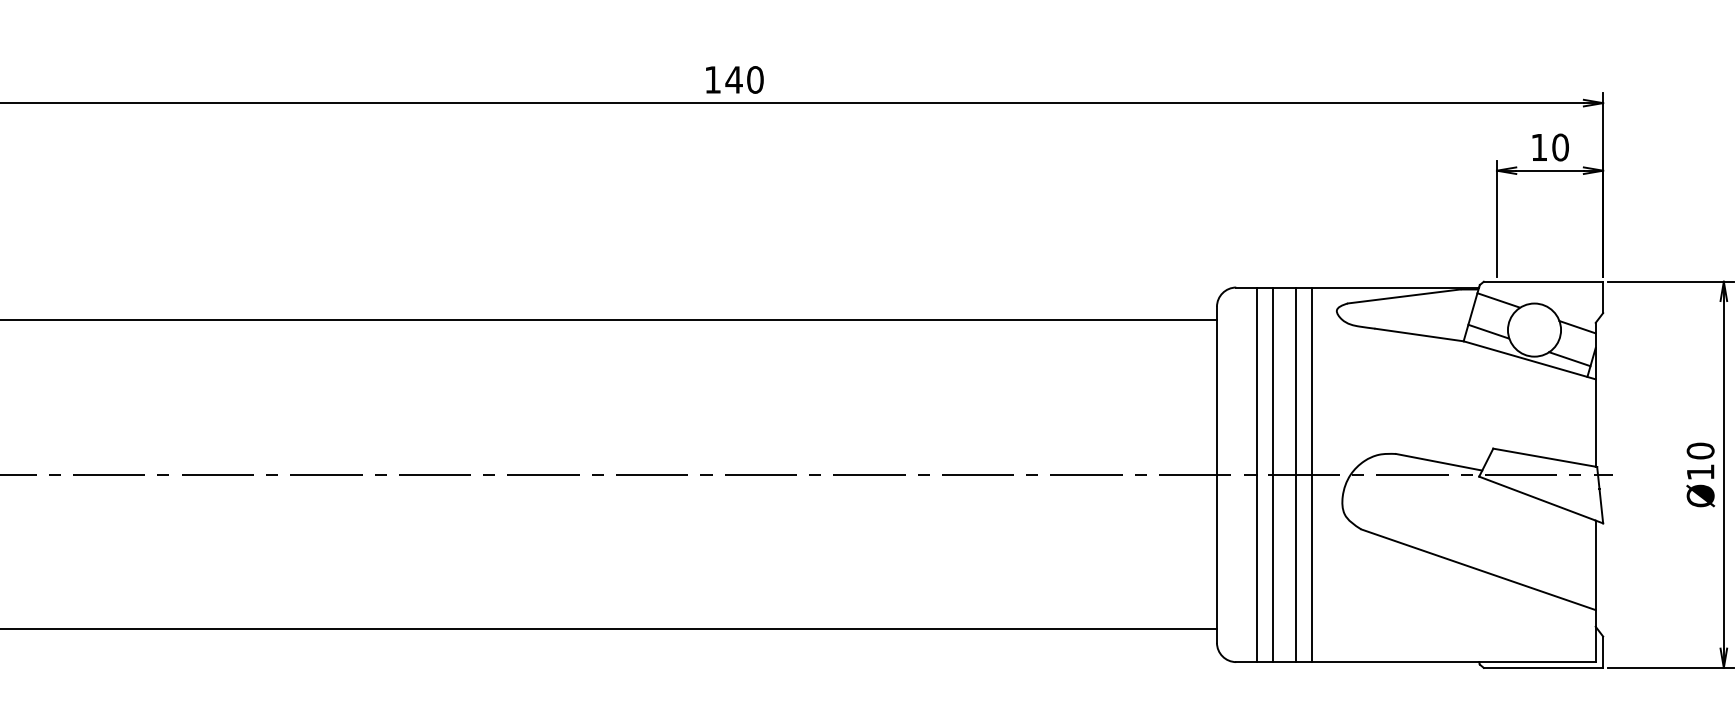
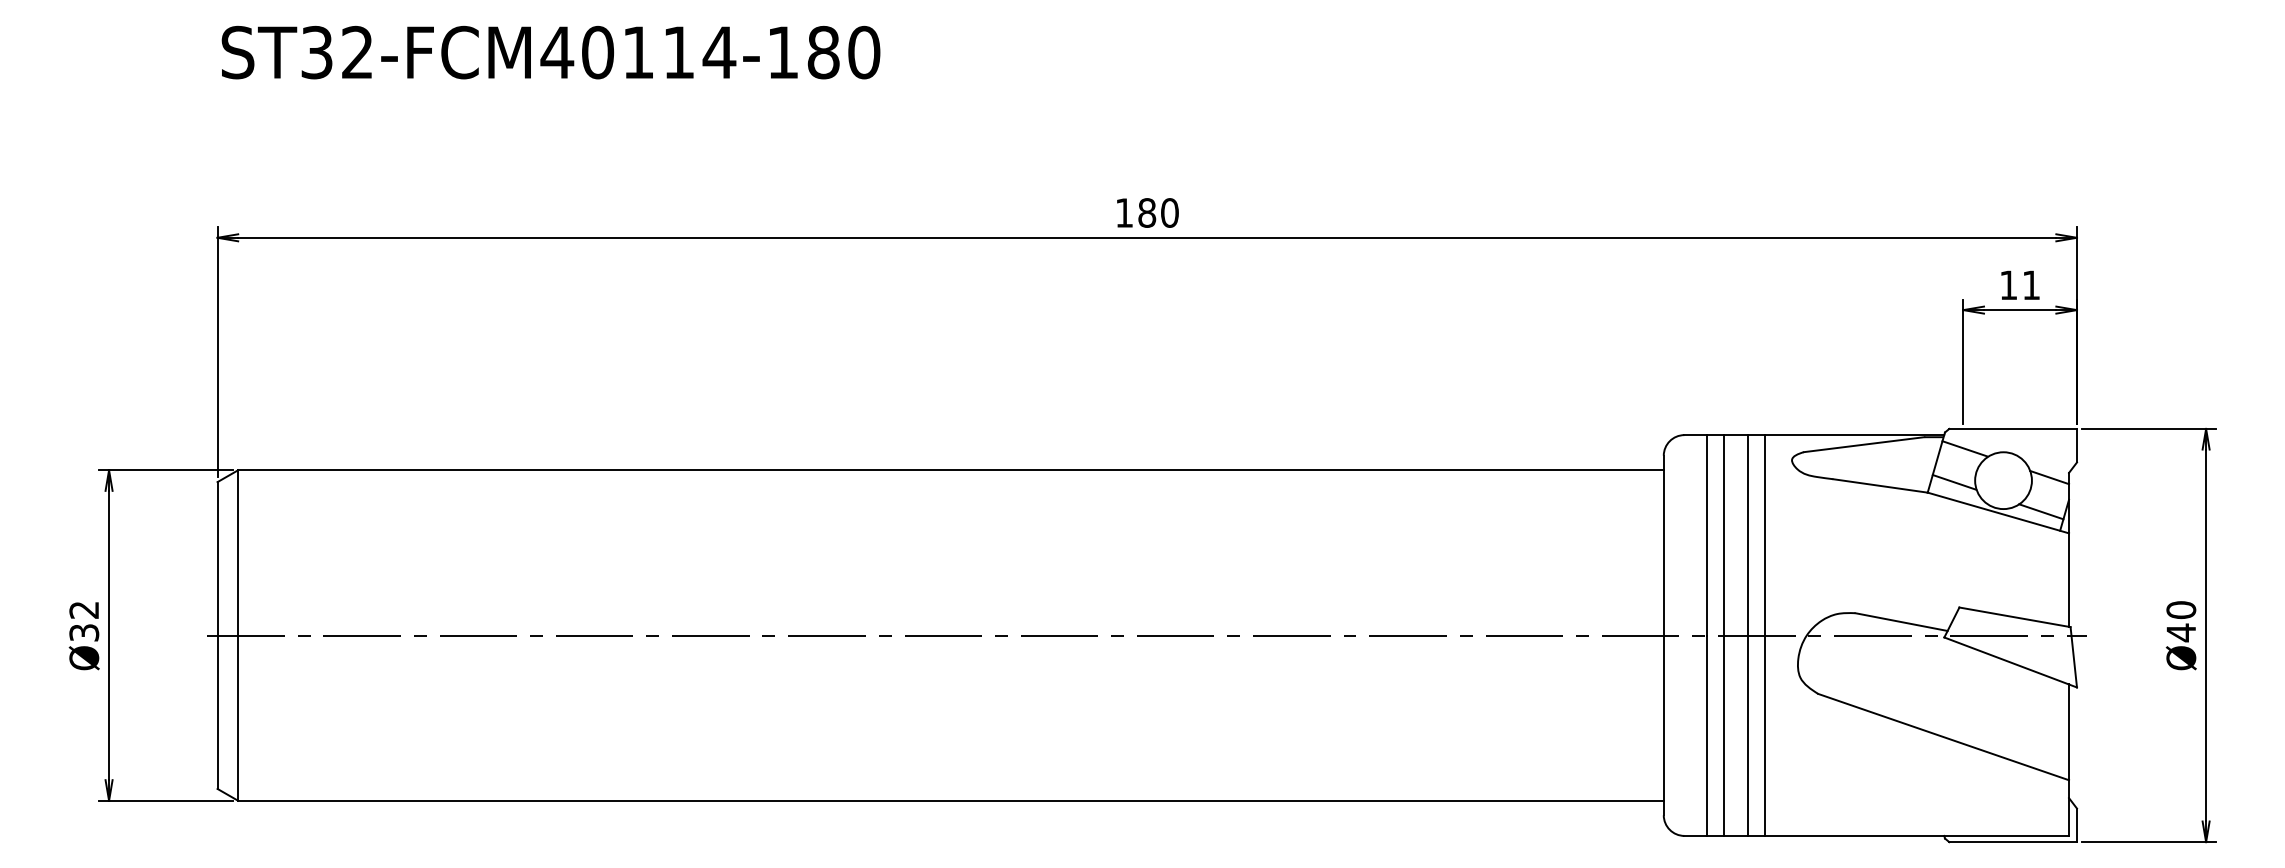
text: (733, 79) -> (1146, 212), 140 -> 180
text: (1560, 147) -> (2031, 285), 10 -> 11
text: (1699, 472) -> (2180, 632), 10 -> 40

